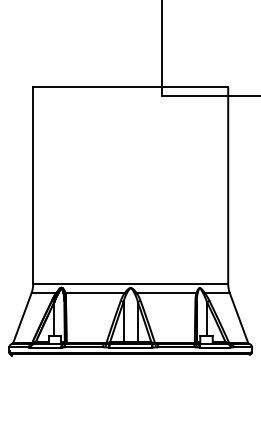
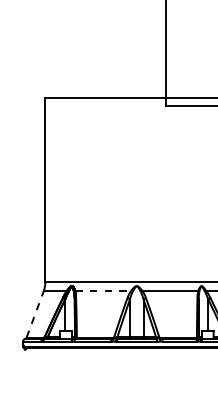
line: (94, 293) -> (102, 291), solid -> dashed
line: (22, 317) -> (35, 313), solid -> dashed

